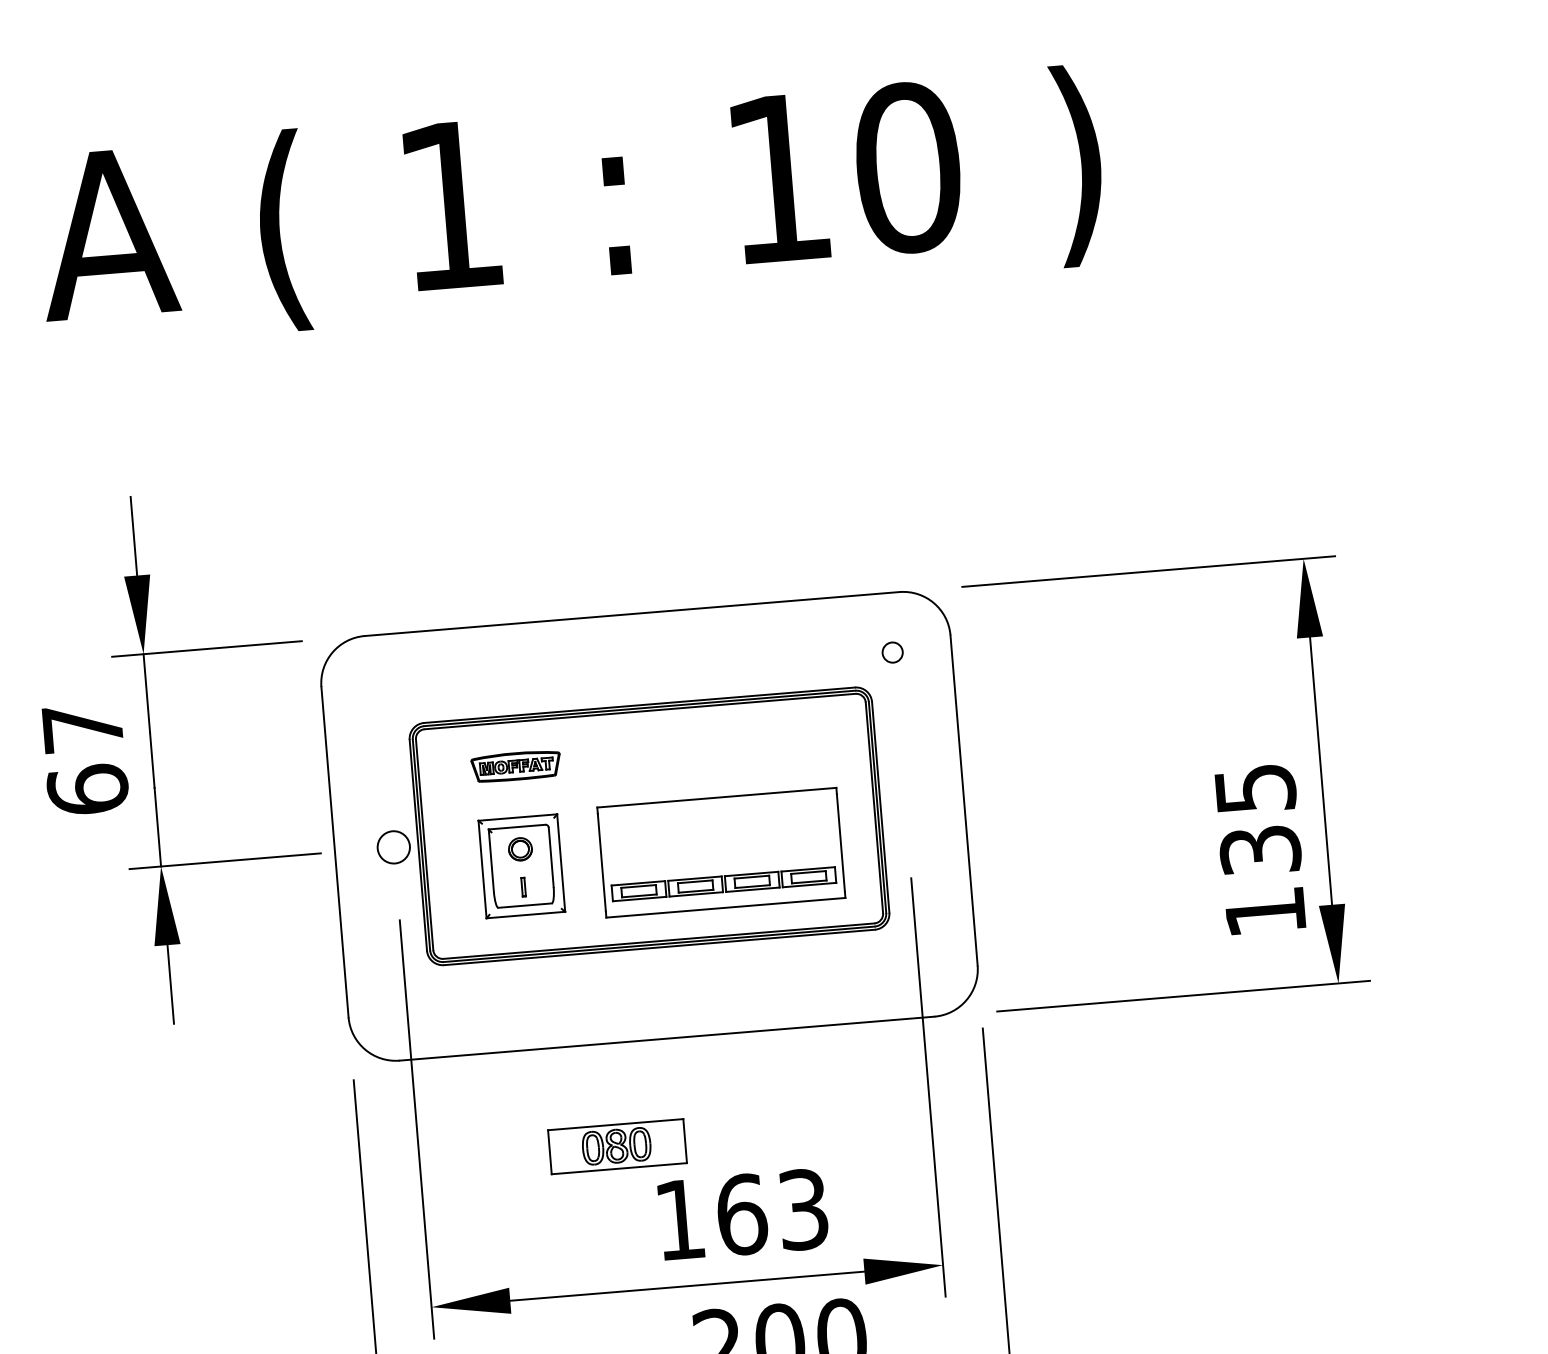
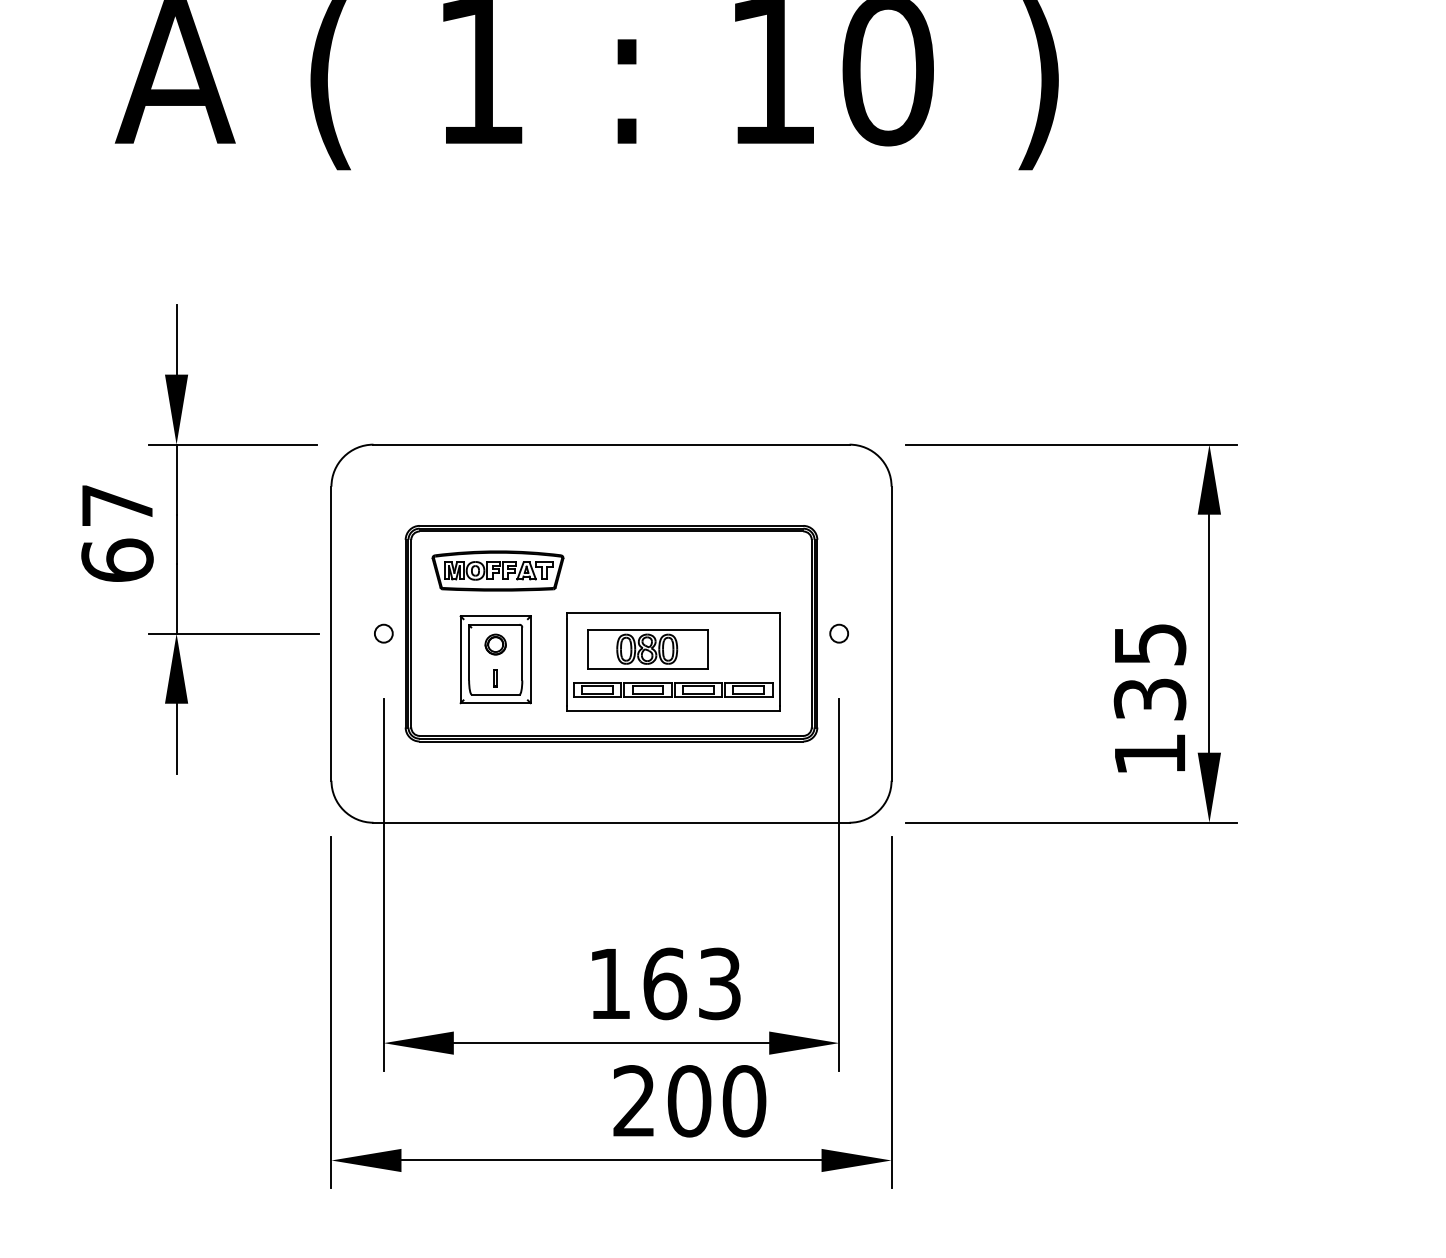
circle: (891, 652) -> (838, 633), moved
part: (515, 765) -> (497, 570), size x1.67
circle: (393, 847) -> (383, 633), size x0.62
part: (617, 1146) -> (647, 649), moved

